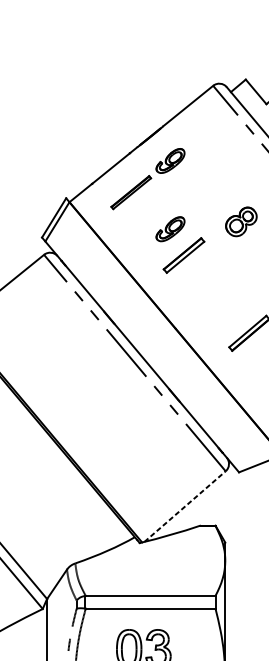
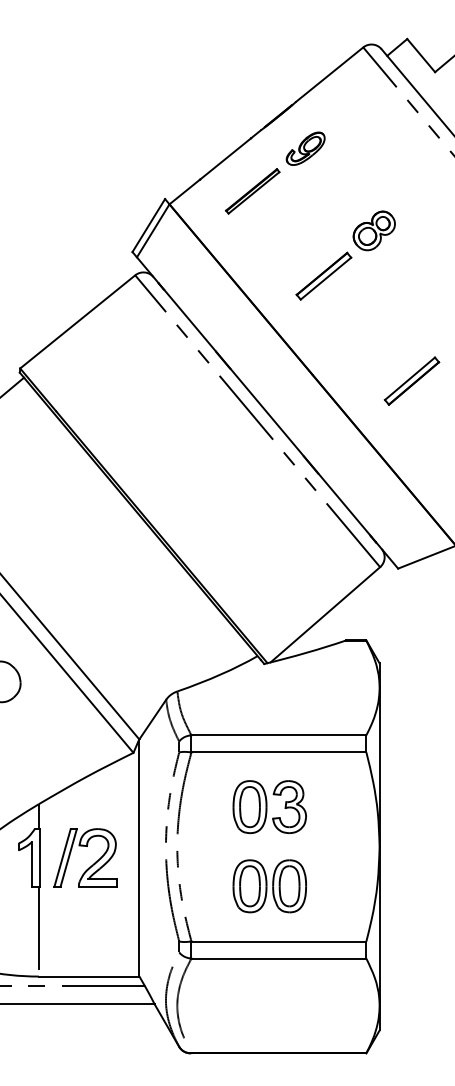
part: (240, 221) -> (373, 230), moved
part: (170, 229) -> (305, 240), removed
line: (185, 506) -> (325, 614), dashed -> solid

